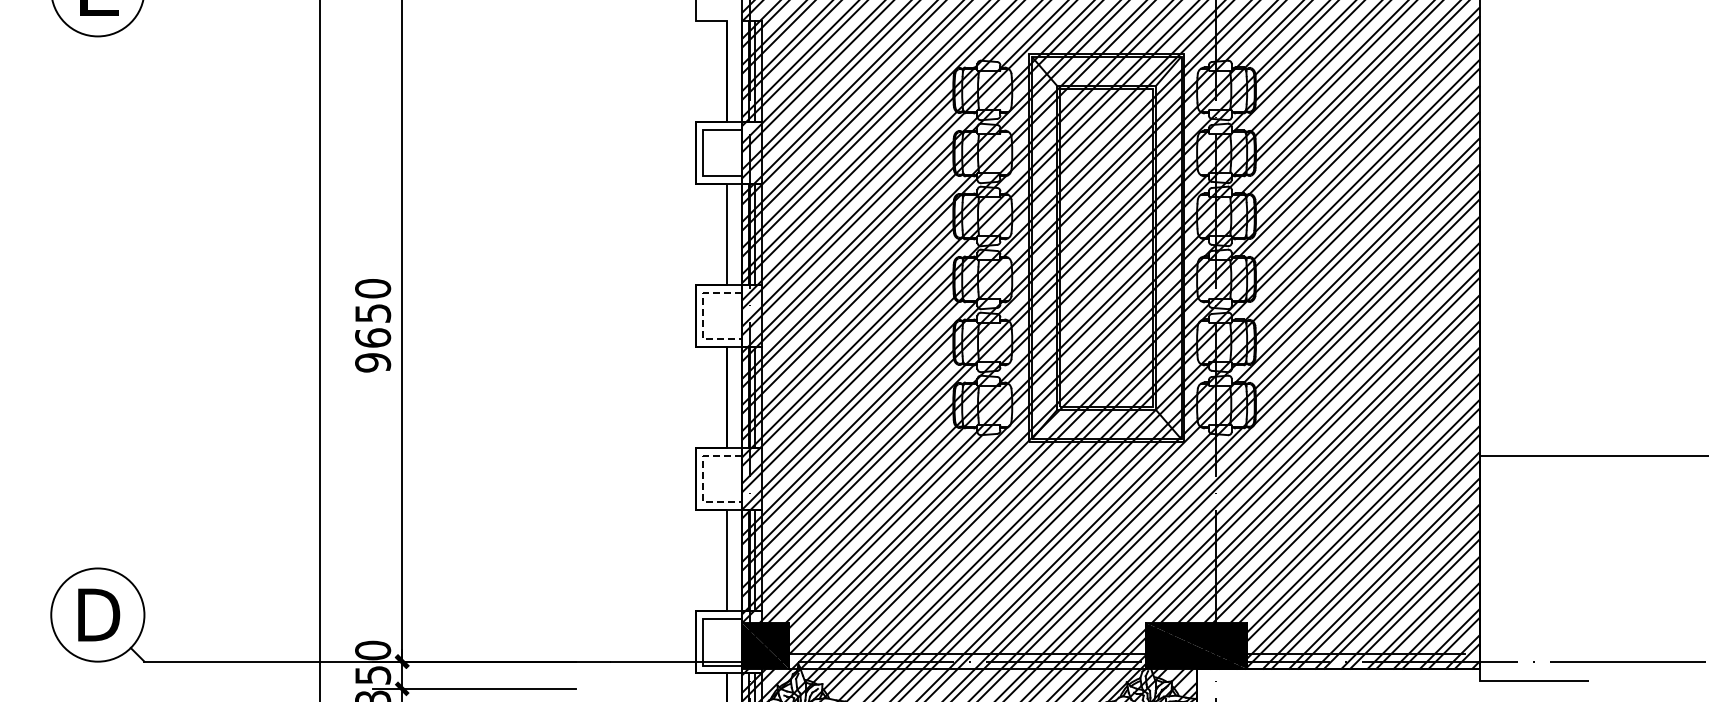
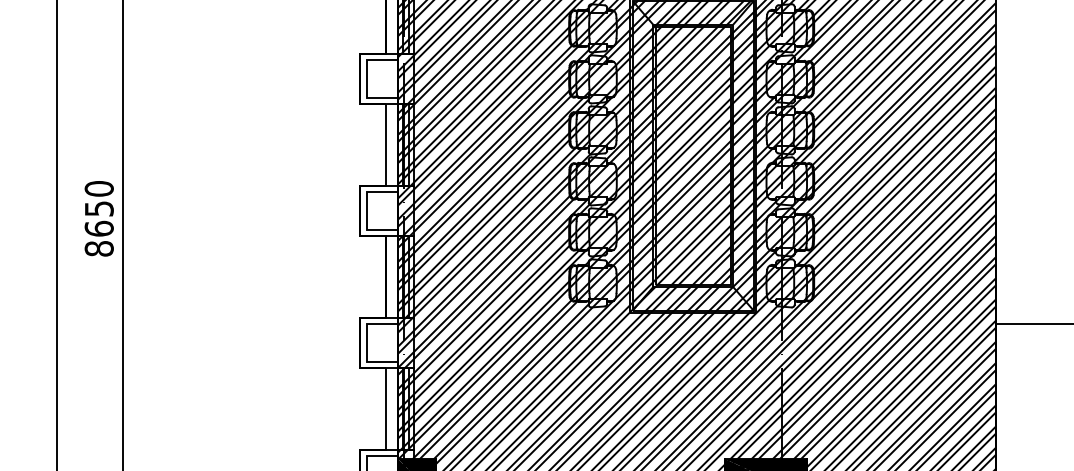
line: (703, 316) -> (366, 211), dashed -> solid
text: (373, 362) -> (99, 248), 9650 -> 8650
line: (703, 479) -> (366, 343), dashed -> solid

